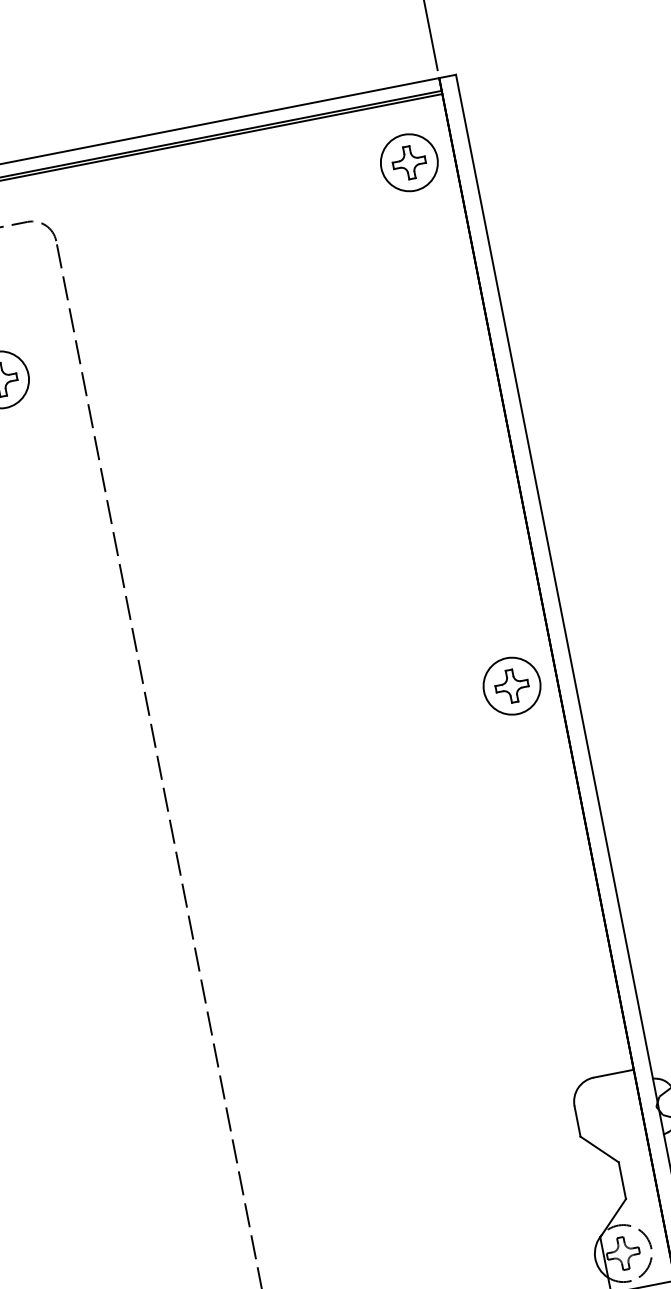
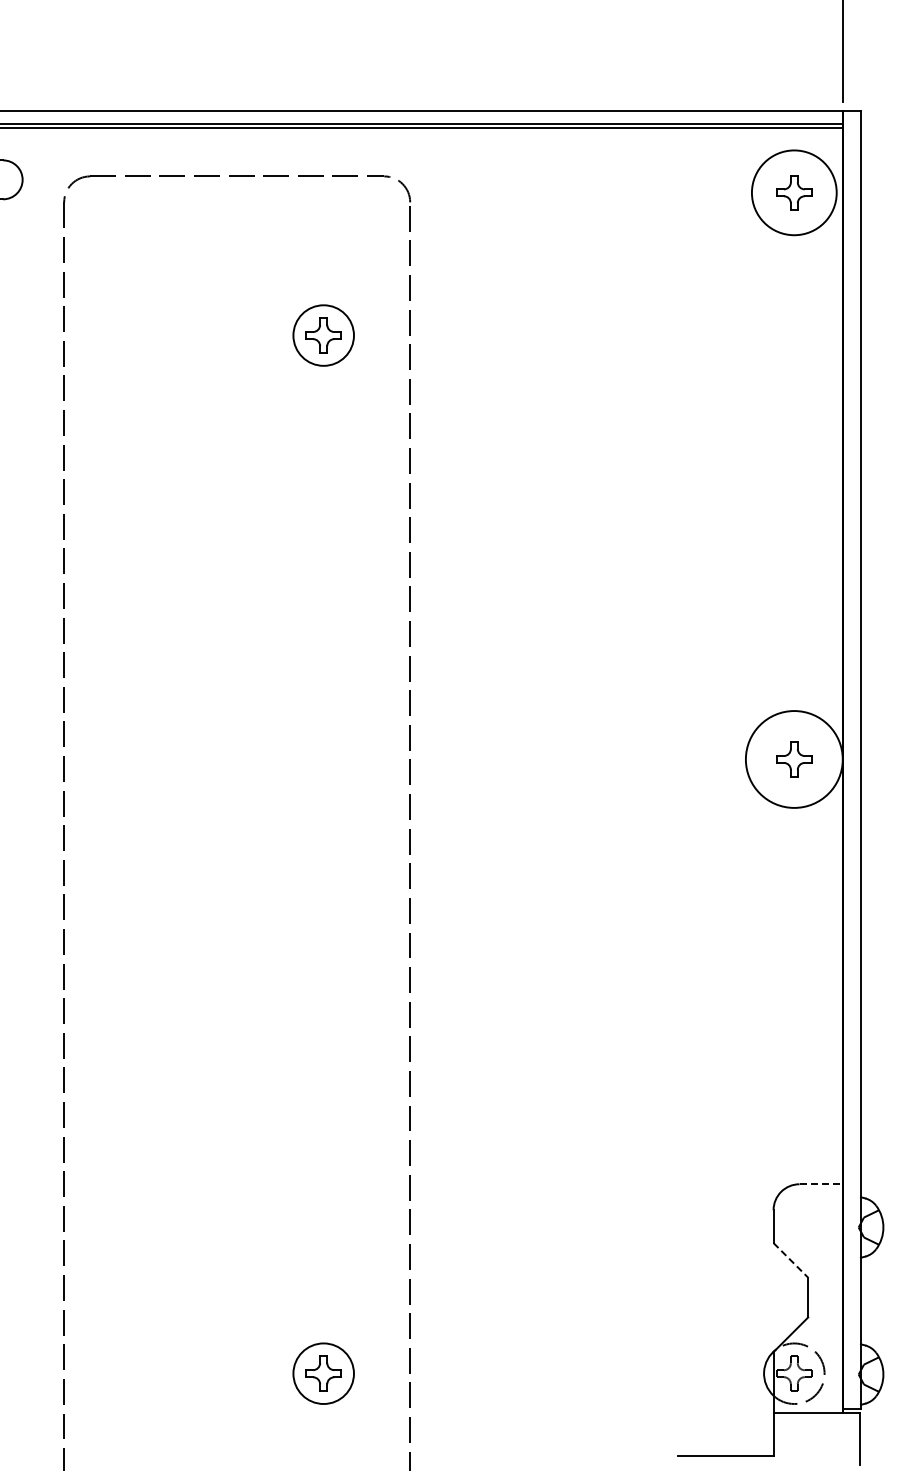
circle: (409, 162) -> (794, 192), size x1.4
circle: (512, 686) -> (794, 759), size x1.6
line: (614, 1073) -> (821, 1184), solid -> dashed
line: (600, 1149) -> (791, 1260), solid -> dashed

